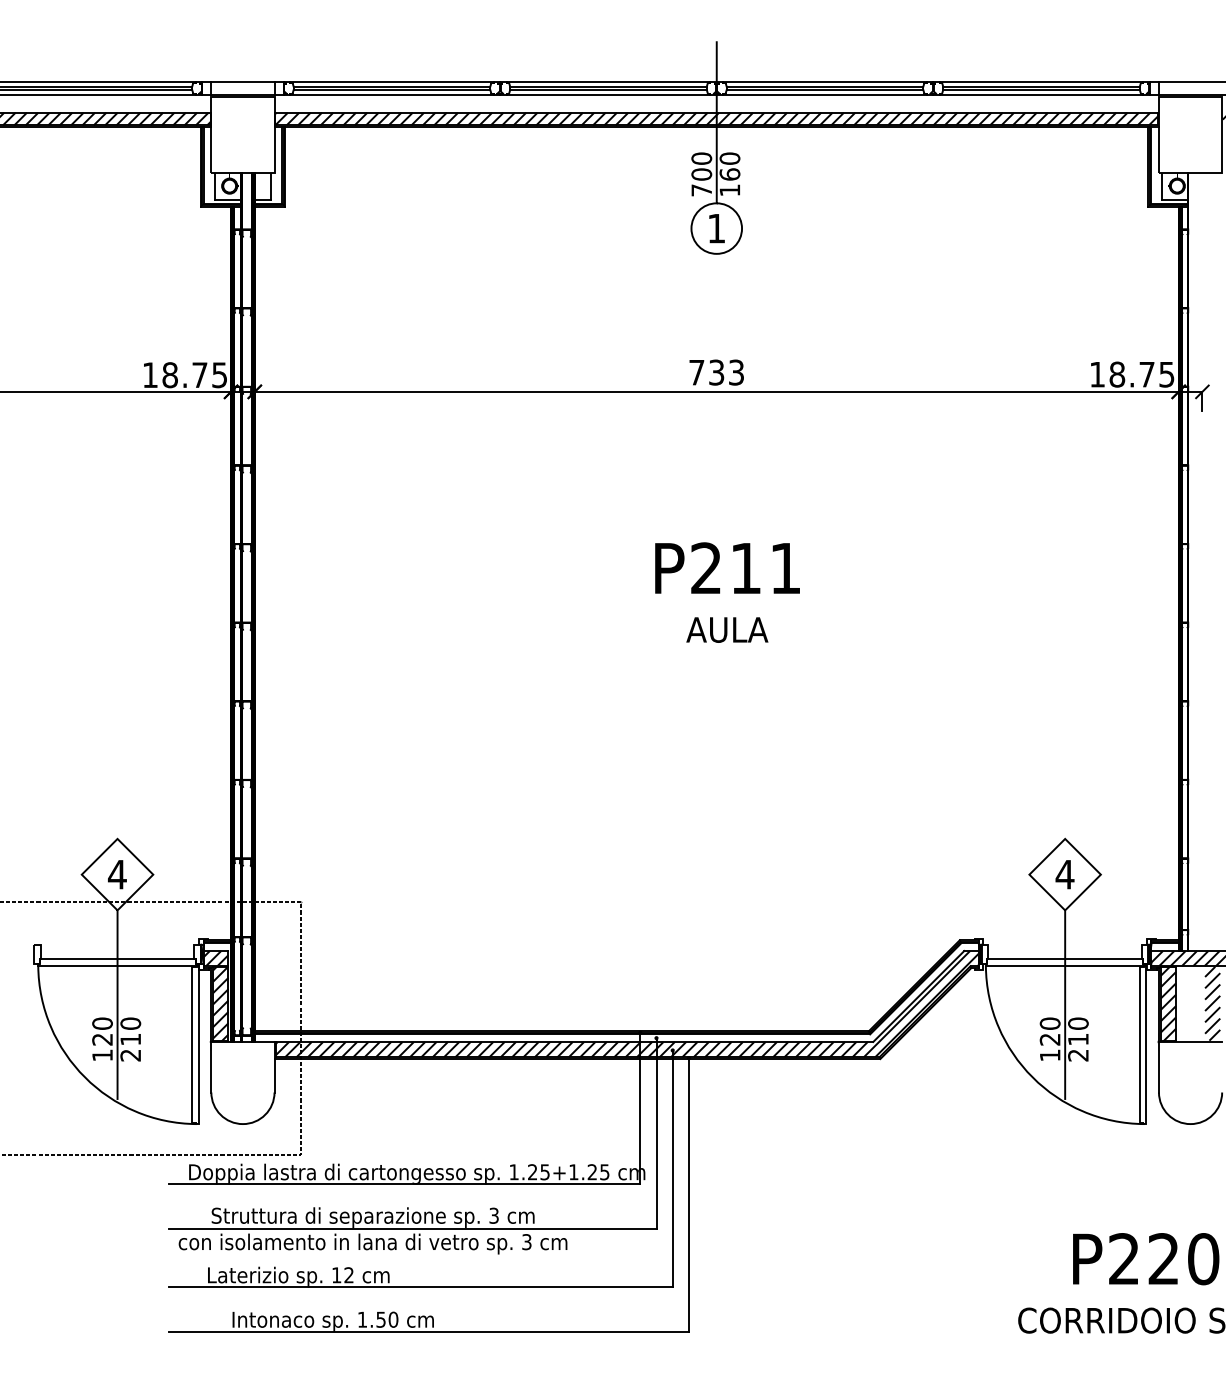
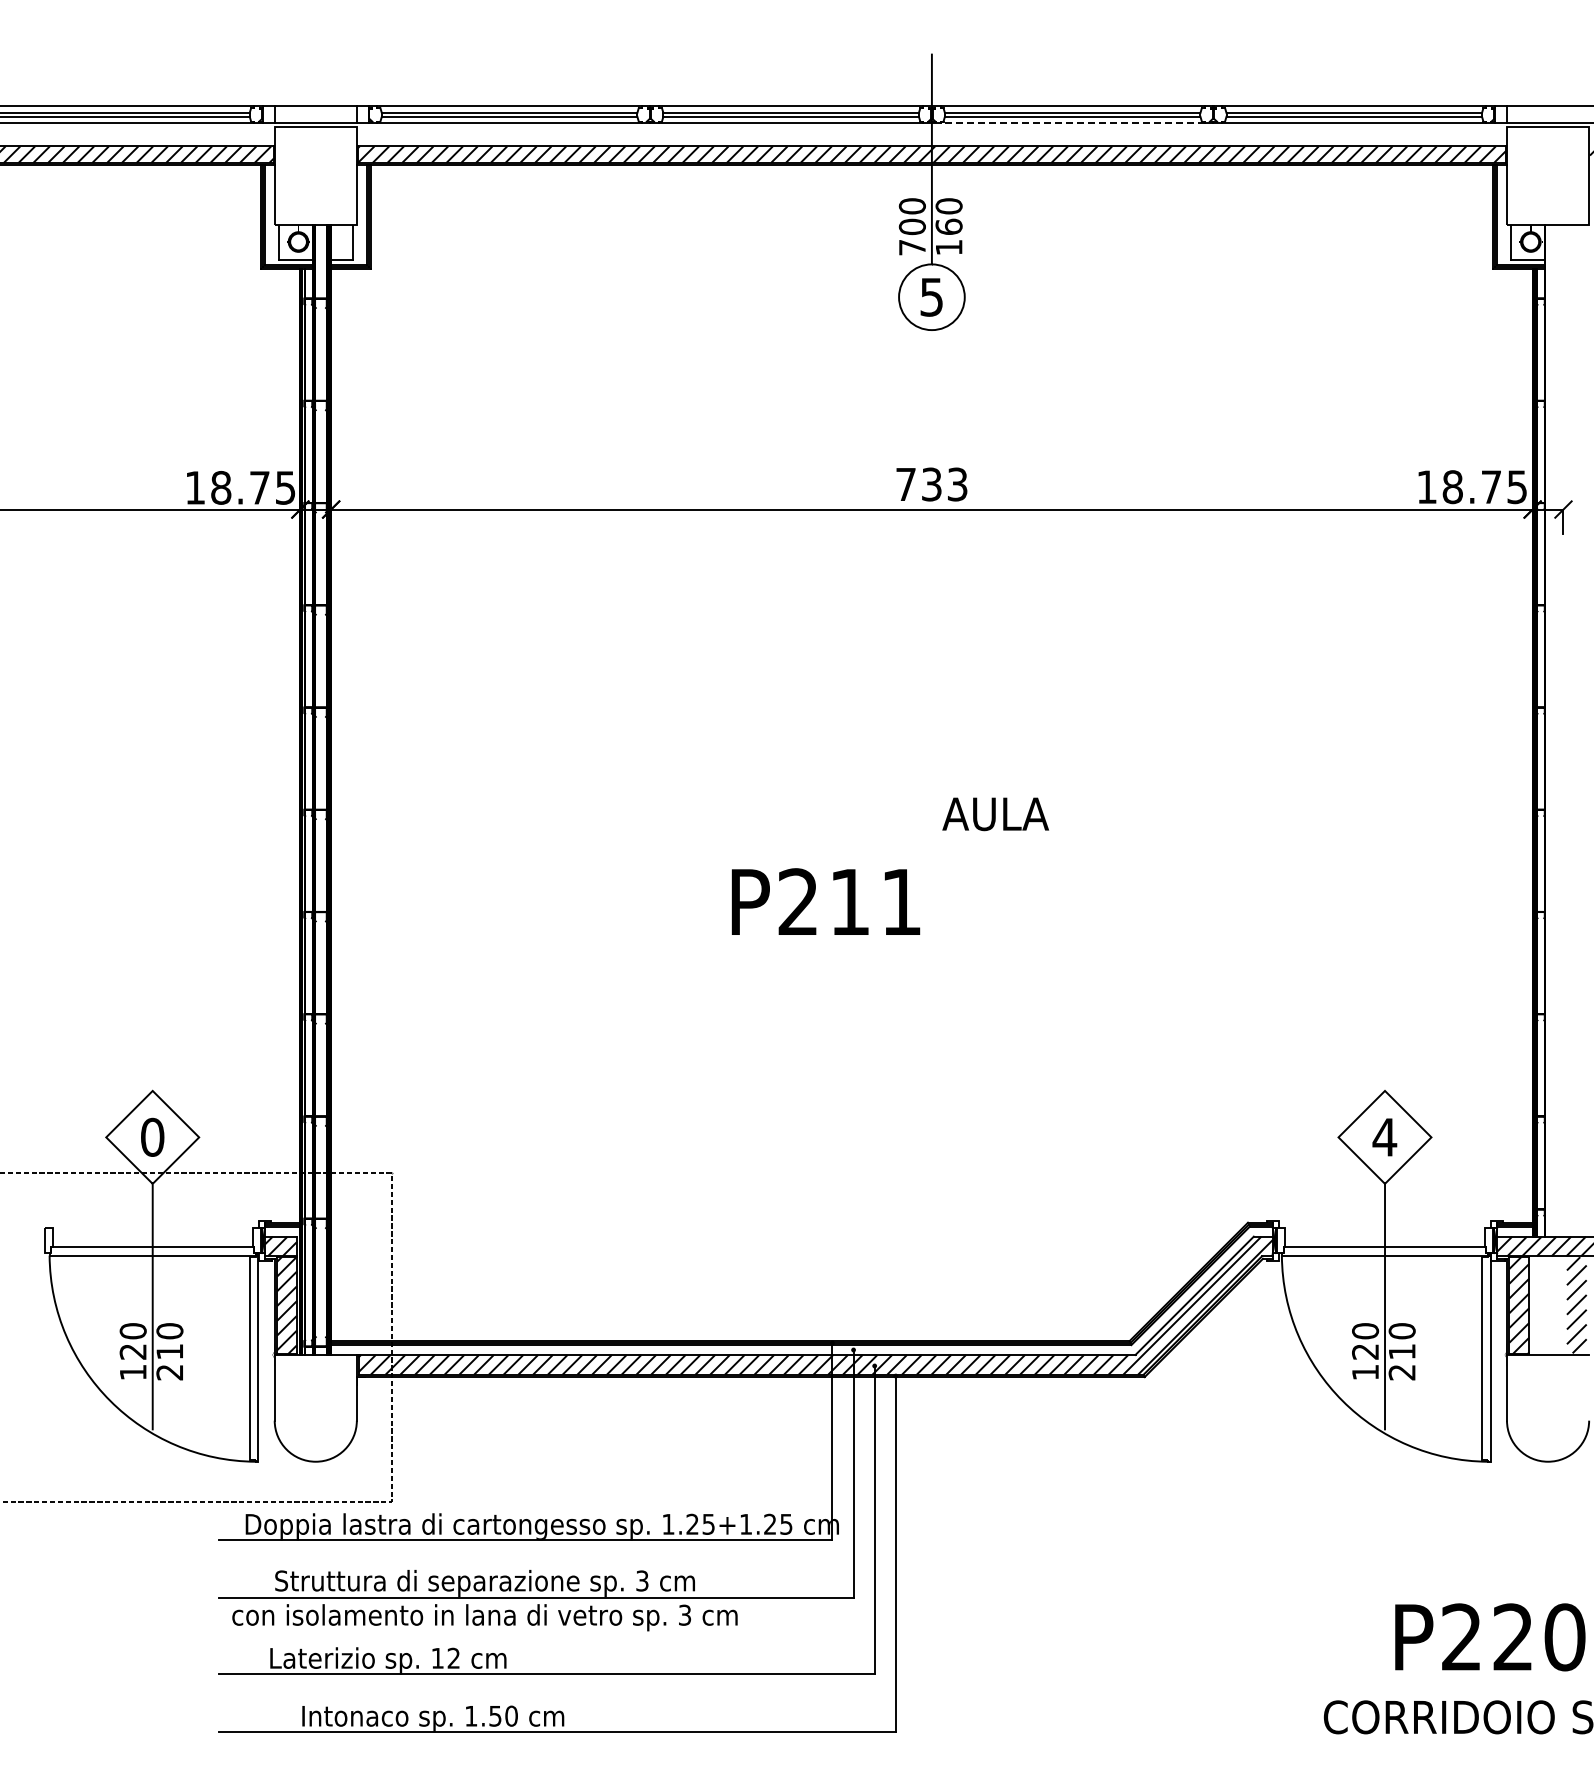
line: (824, 94) -> (1072, 123), solid -> dashed
text: (716, 228) -> (931, 297), 1 -> 5
text: (727, 567) -> (825, 901), moved
text: (727, 630) -> (995, 814), moved
text: (117, 873) -> (152, 1136), 4 -> 0

